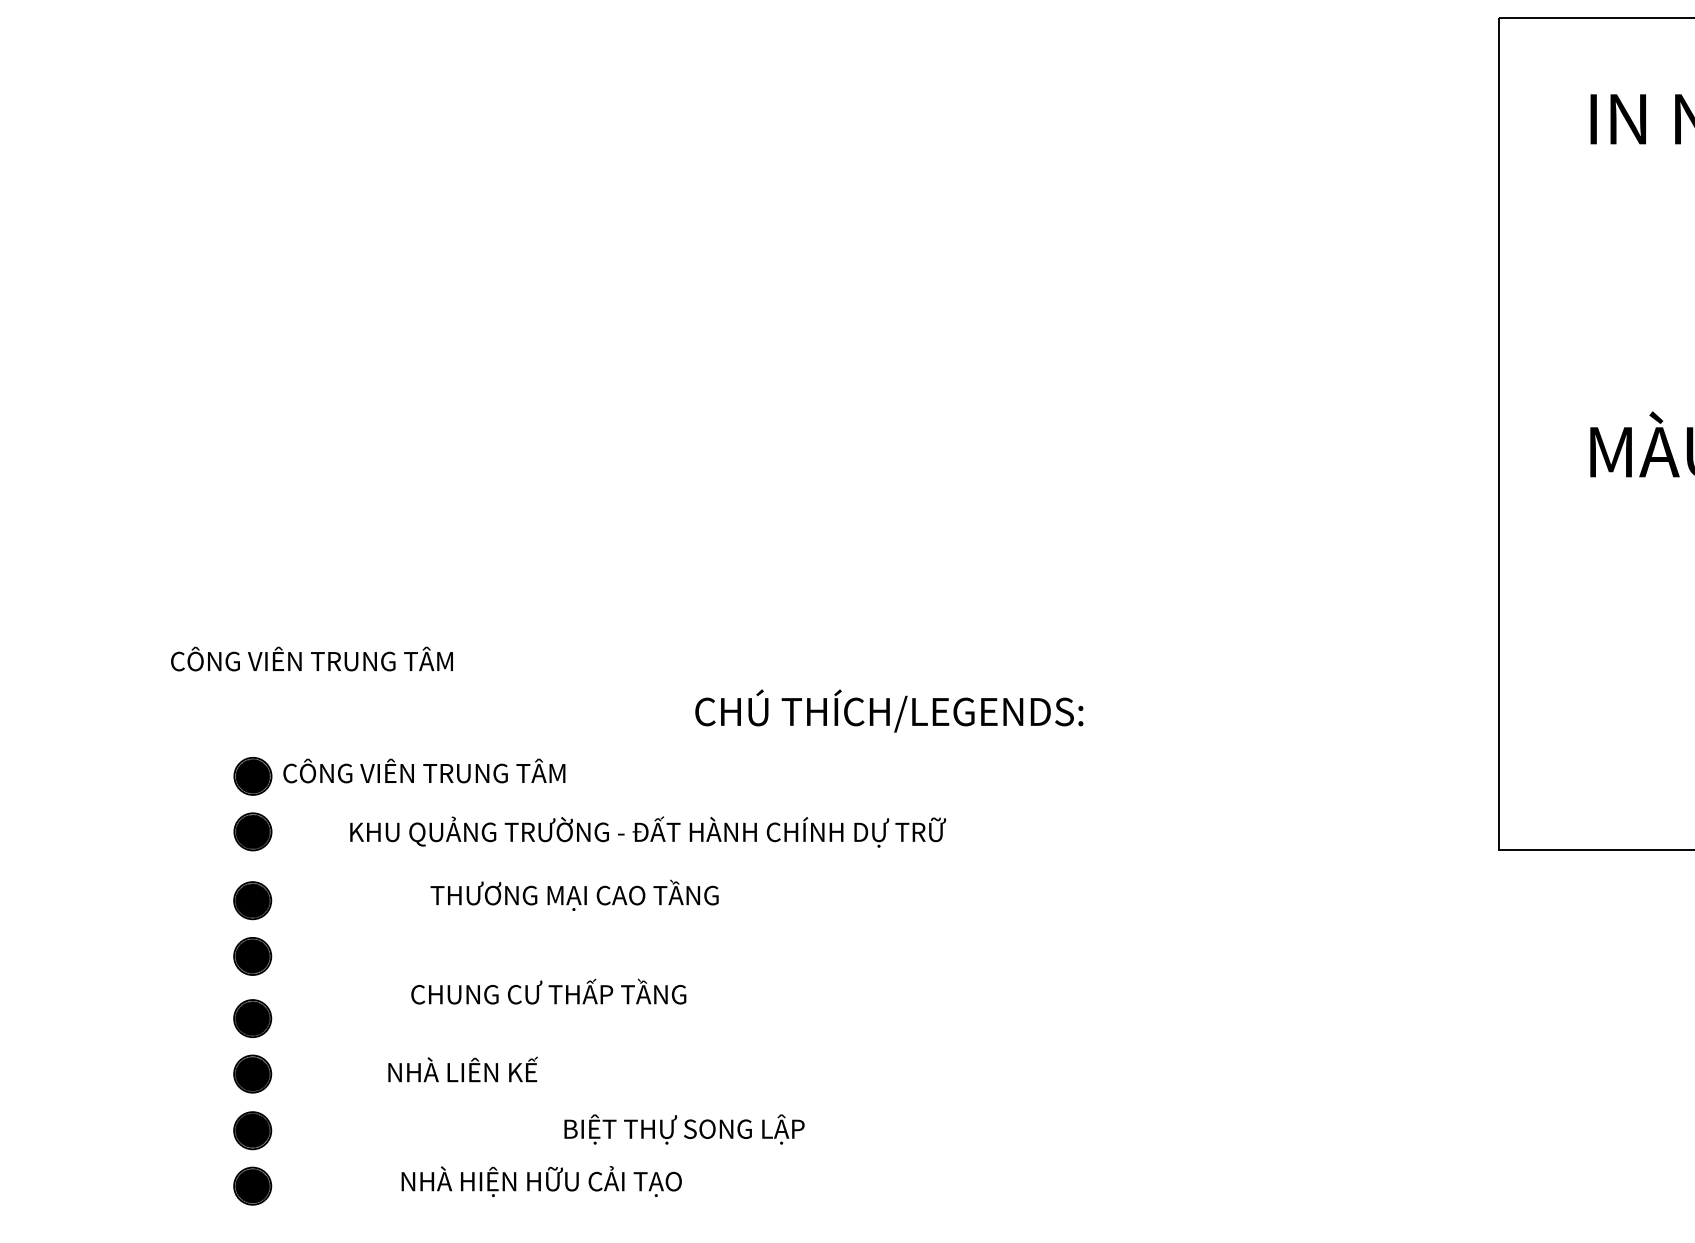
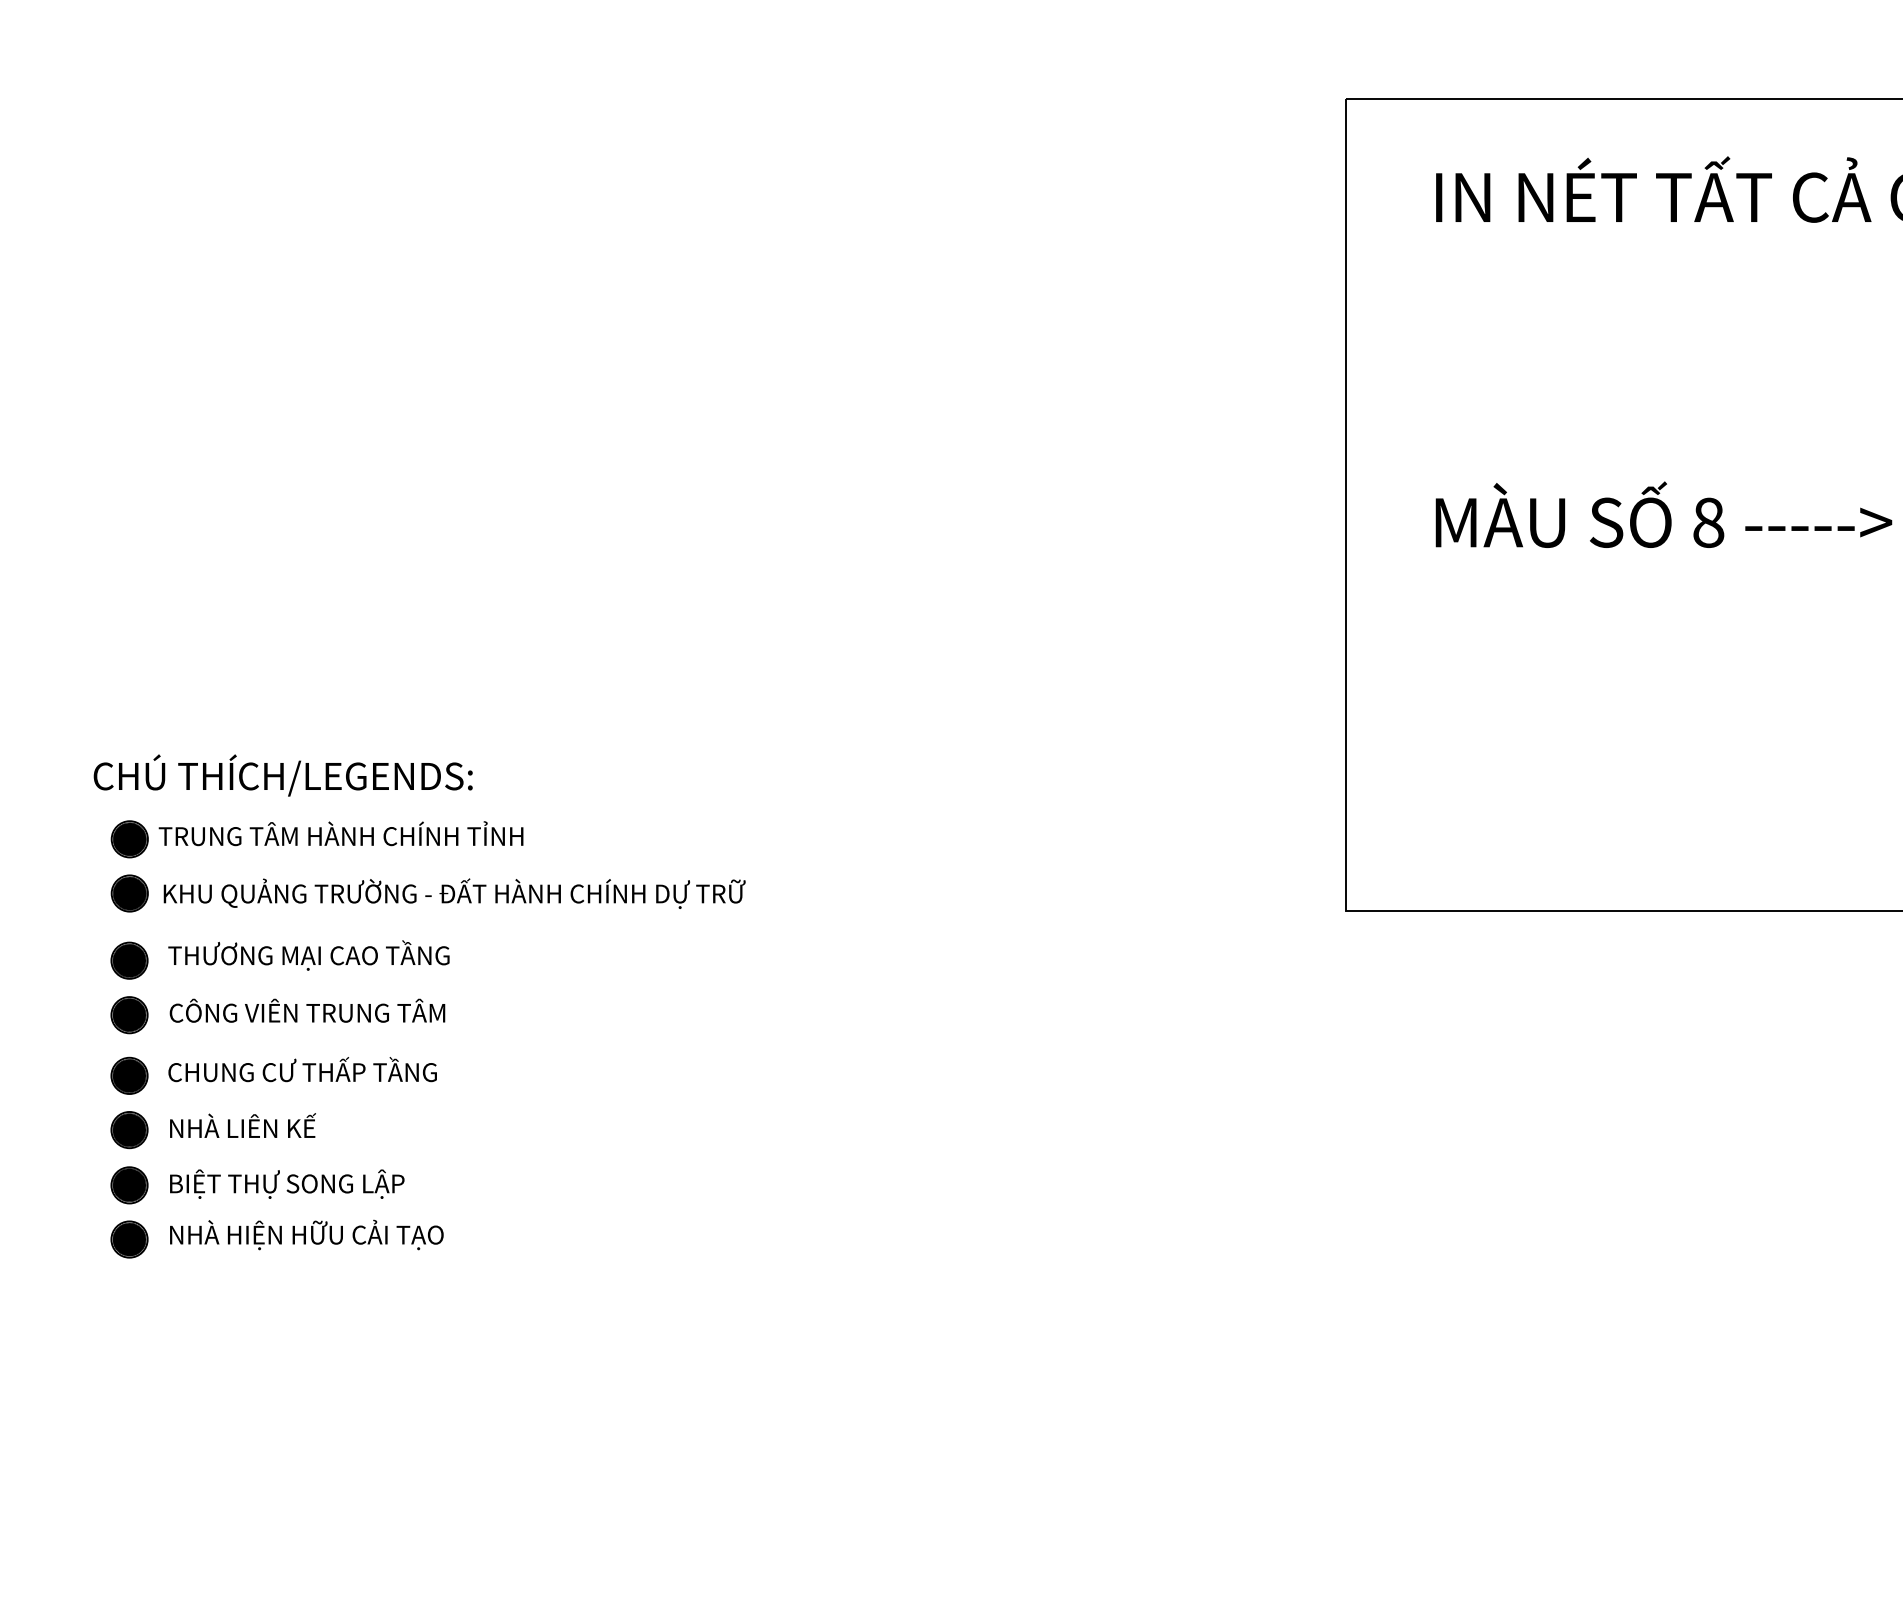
text: (312, 658) -> (307, 1010), moved
text: (888, 711) -> (282, 775), moved
text: (468, 770) -> (340, 833), CÔNG VIÊN TRUNG TÂM -> TRUNG TÂM HÀNH CHÍNH TỈNH
text: (647, 831) -> (454, 893), moved
text: (574, 895) -> (308, 955), moved
text: (548, 991) -> (302, 1069), moved
text: (462, 1069) -> (242, 1125), moved
text: (684, 1128) -> (287, 1183), moved
text: (541, 1181) -> (306, 1234), moved

